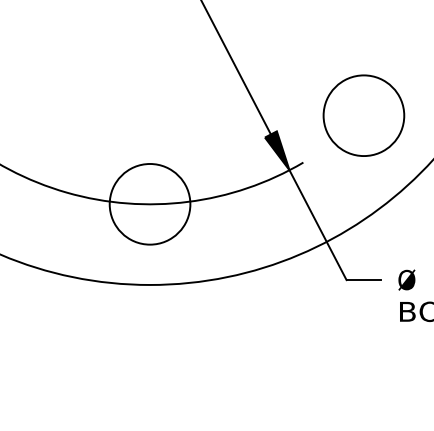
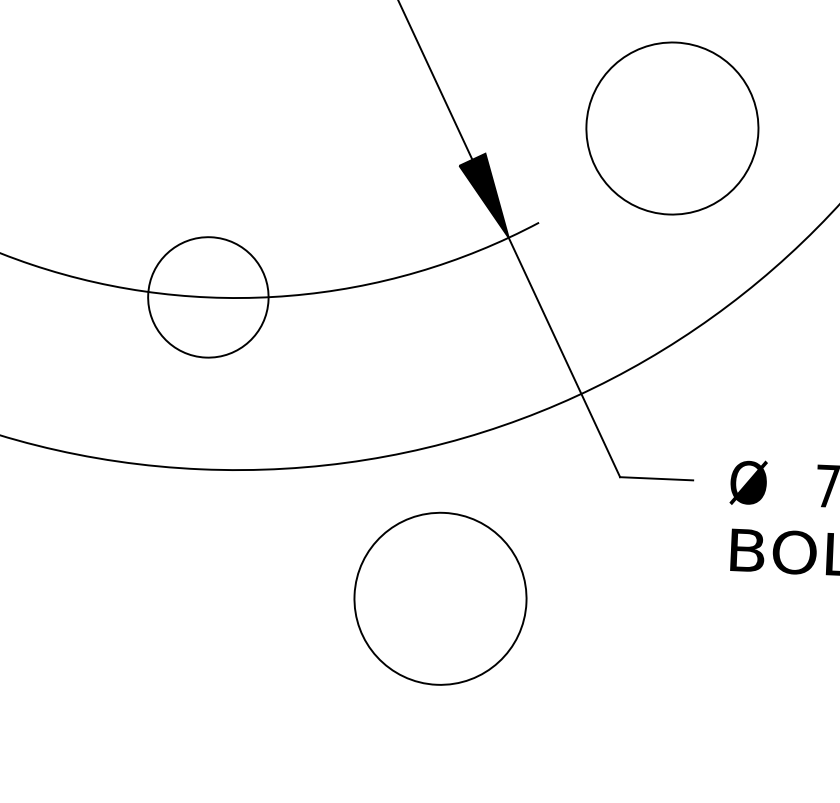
circle: (149, 203) -> (207, 295), size x0.7
circle: (264, 340) -> (439, 598), added

